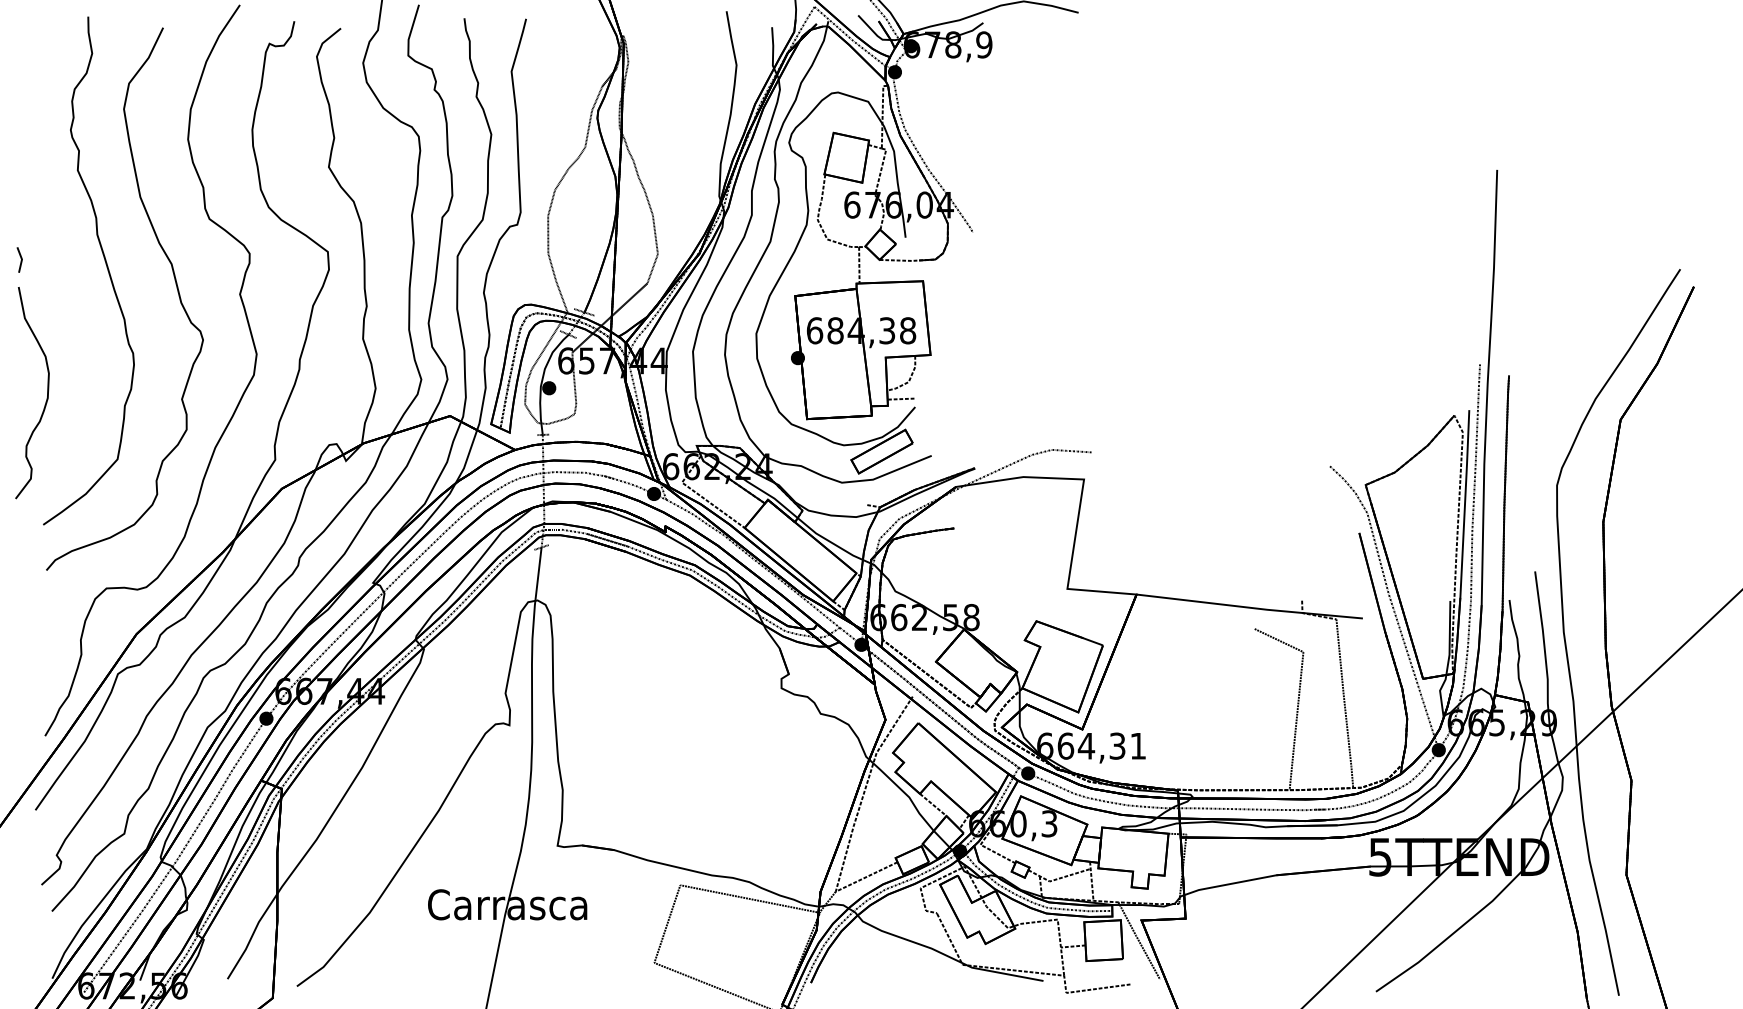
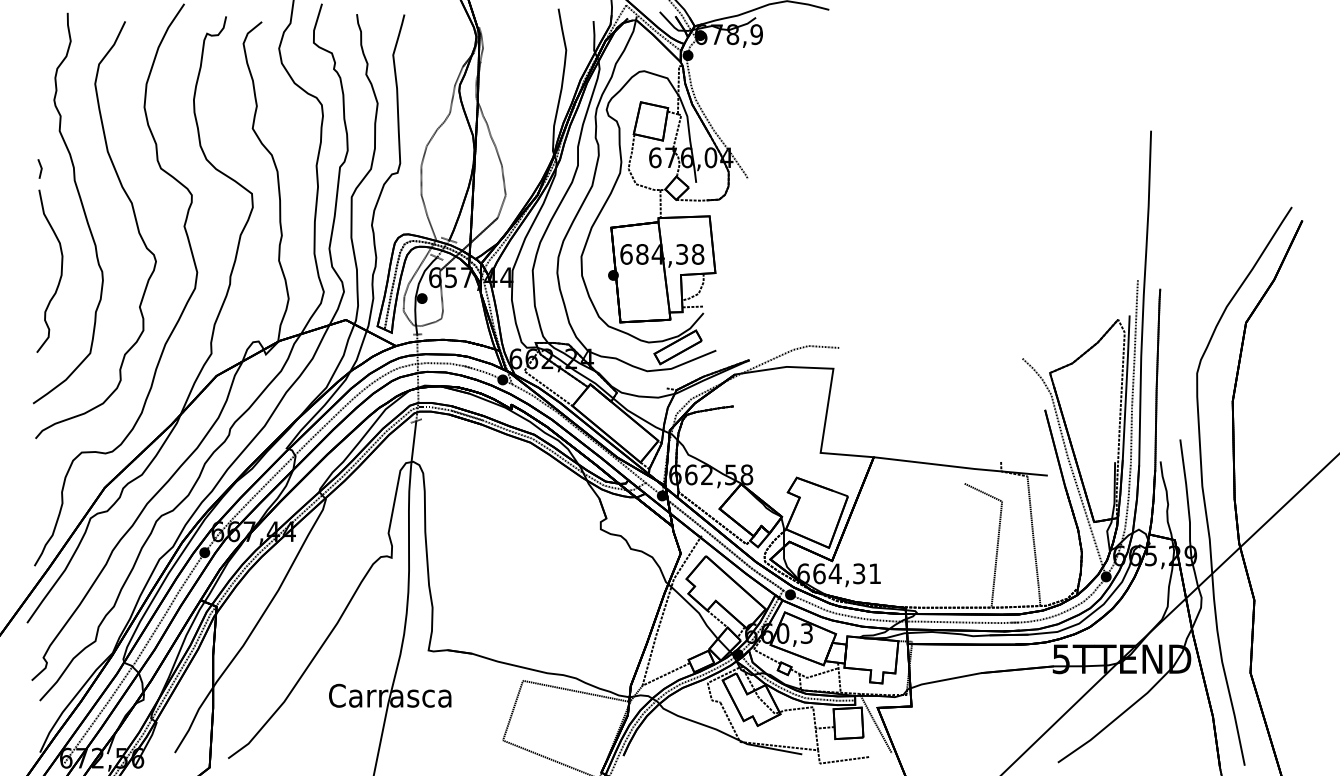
part: (46, 368) -> (60, 252), moved

